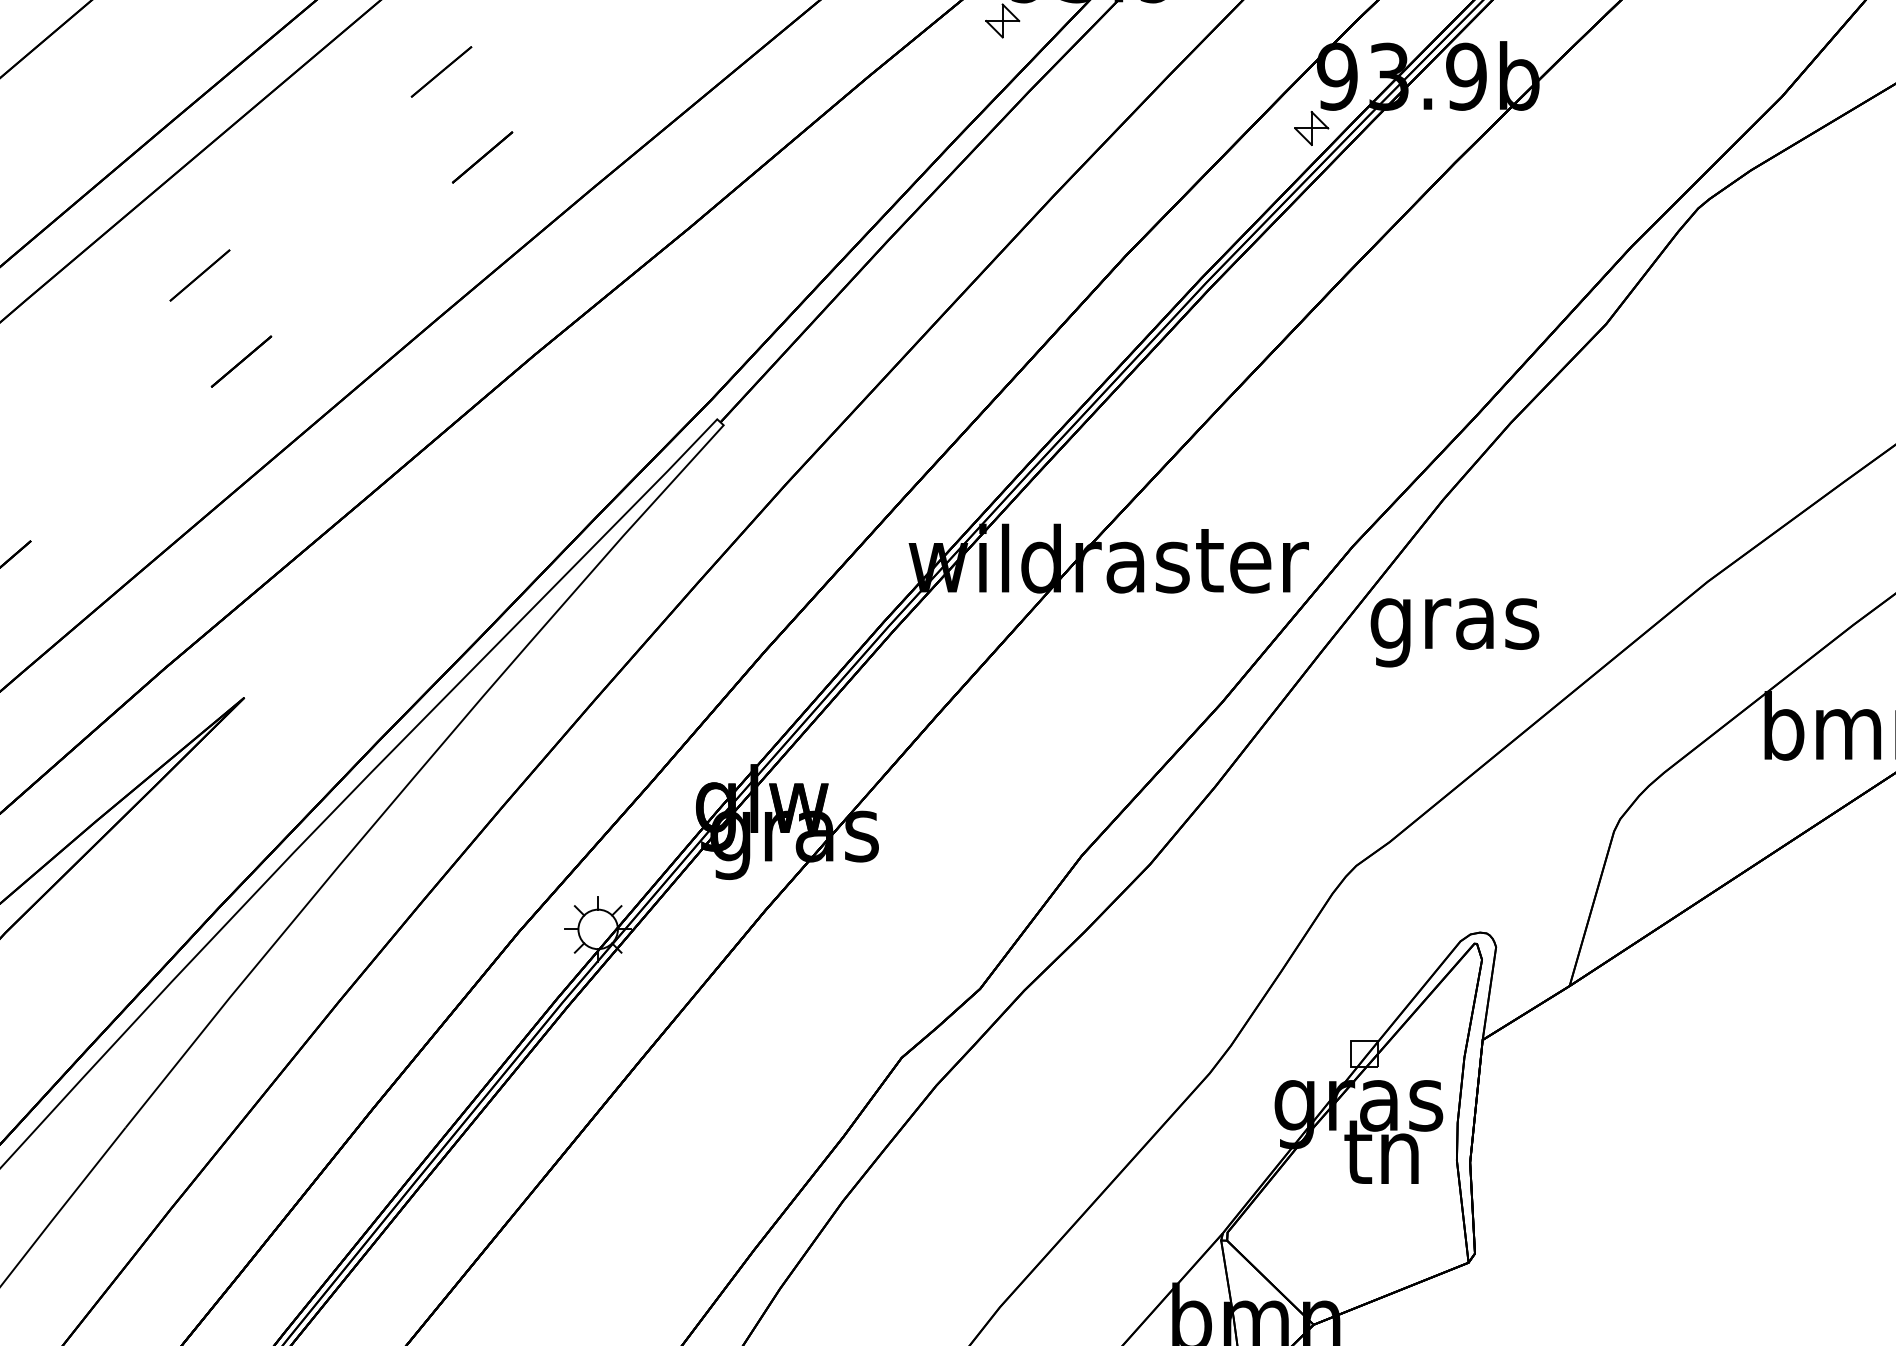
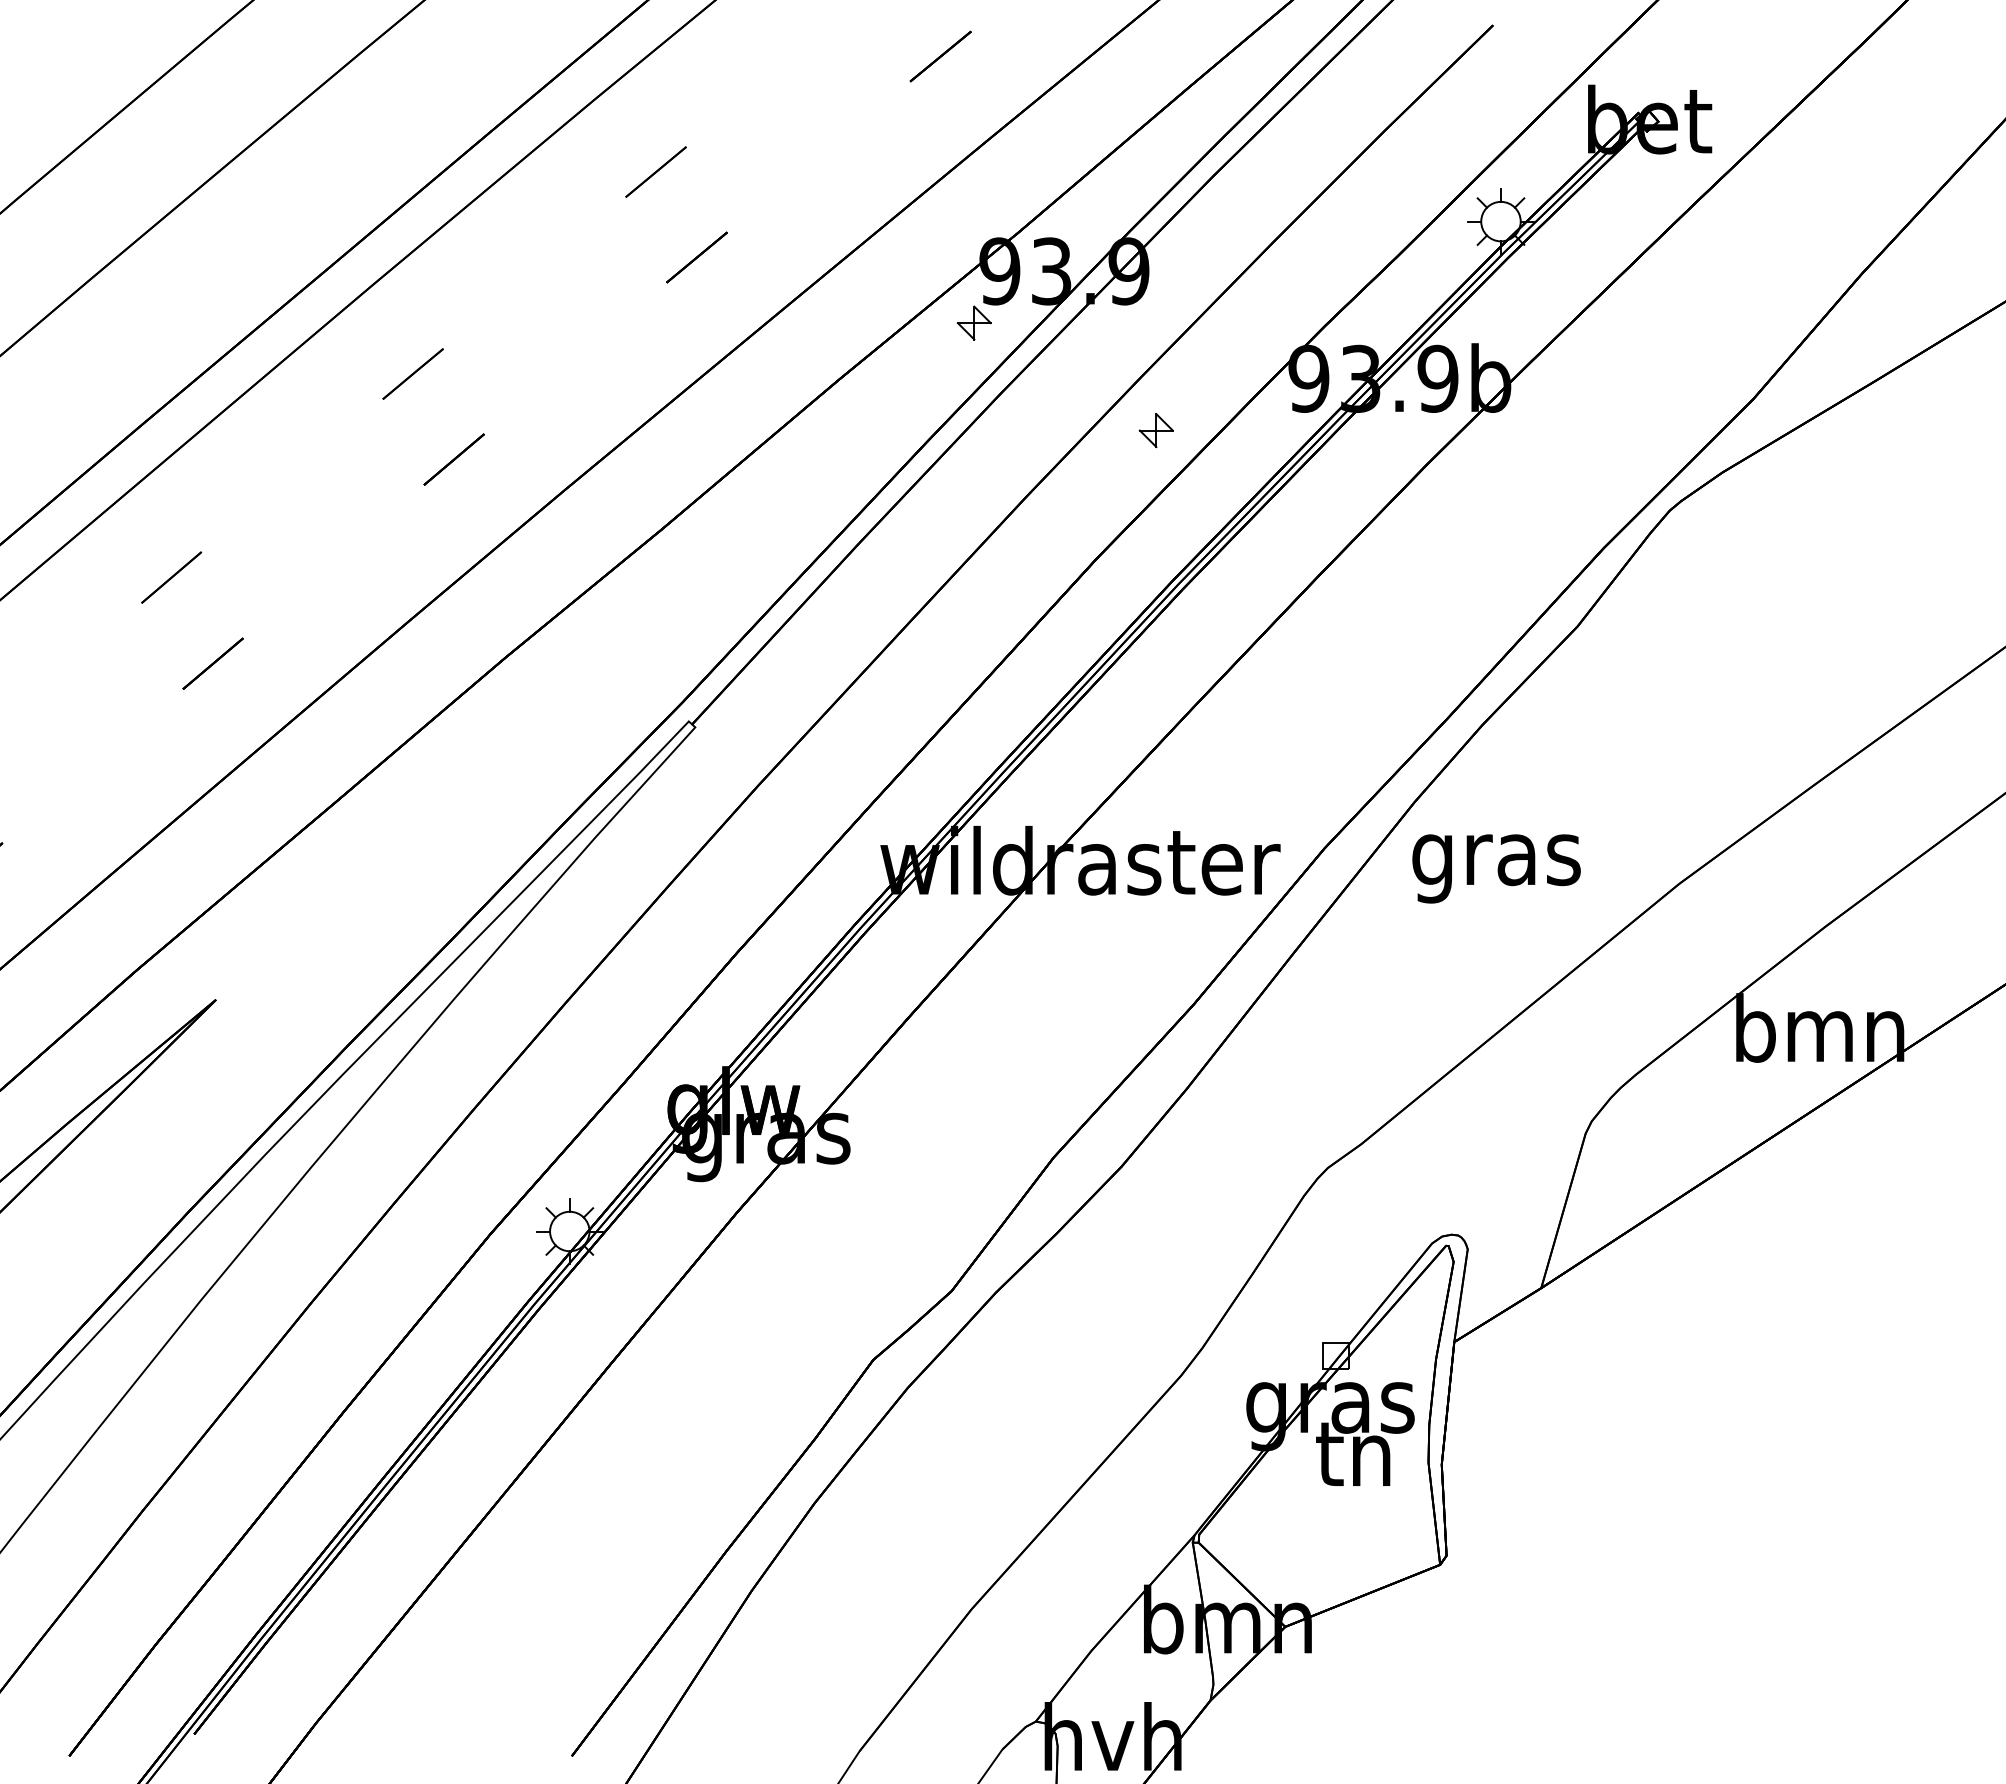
part: (1310, 128) -> (1155, 430), moved
text: (1454, 632) -> (1496, 868), moved

